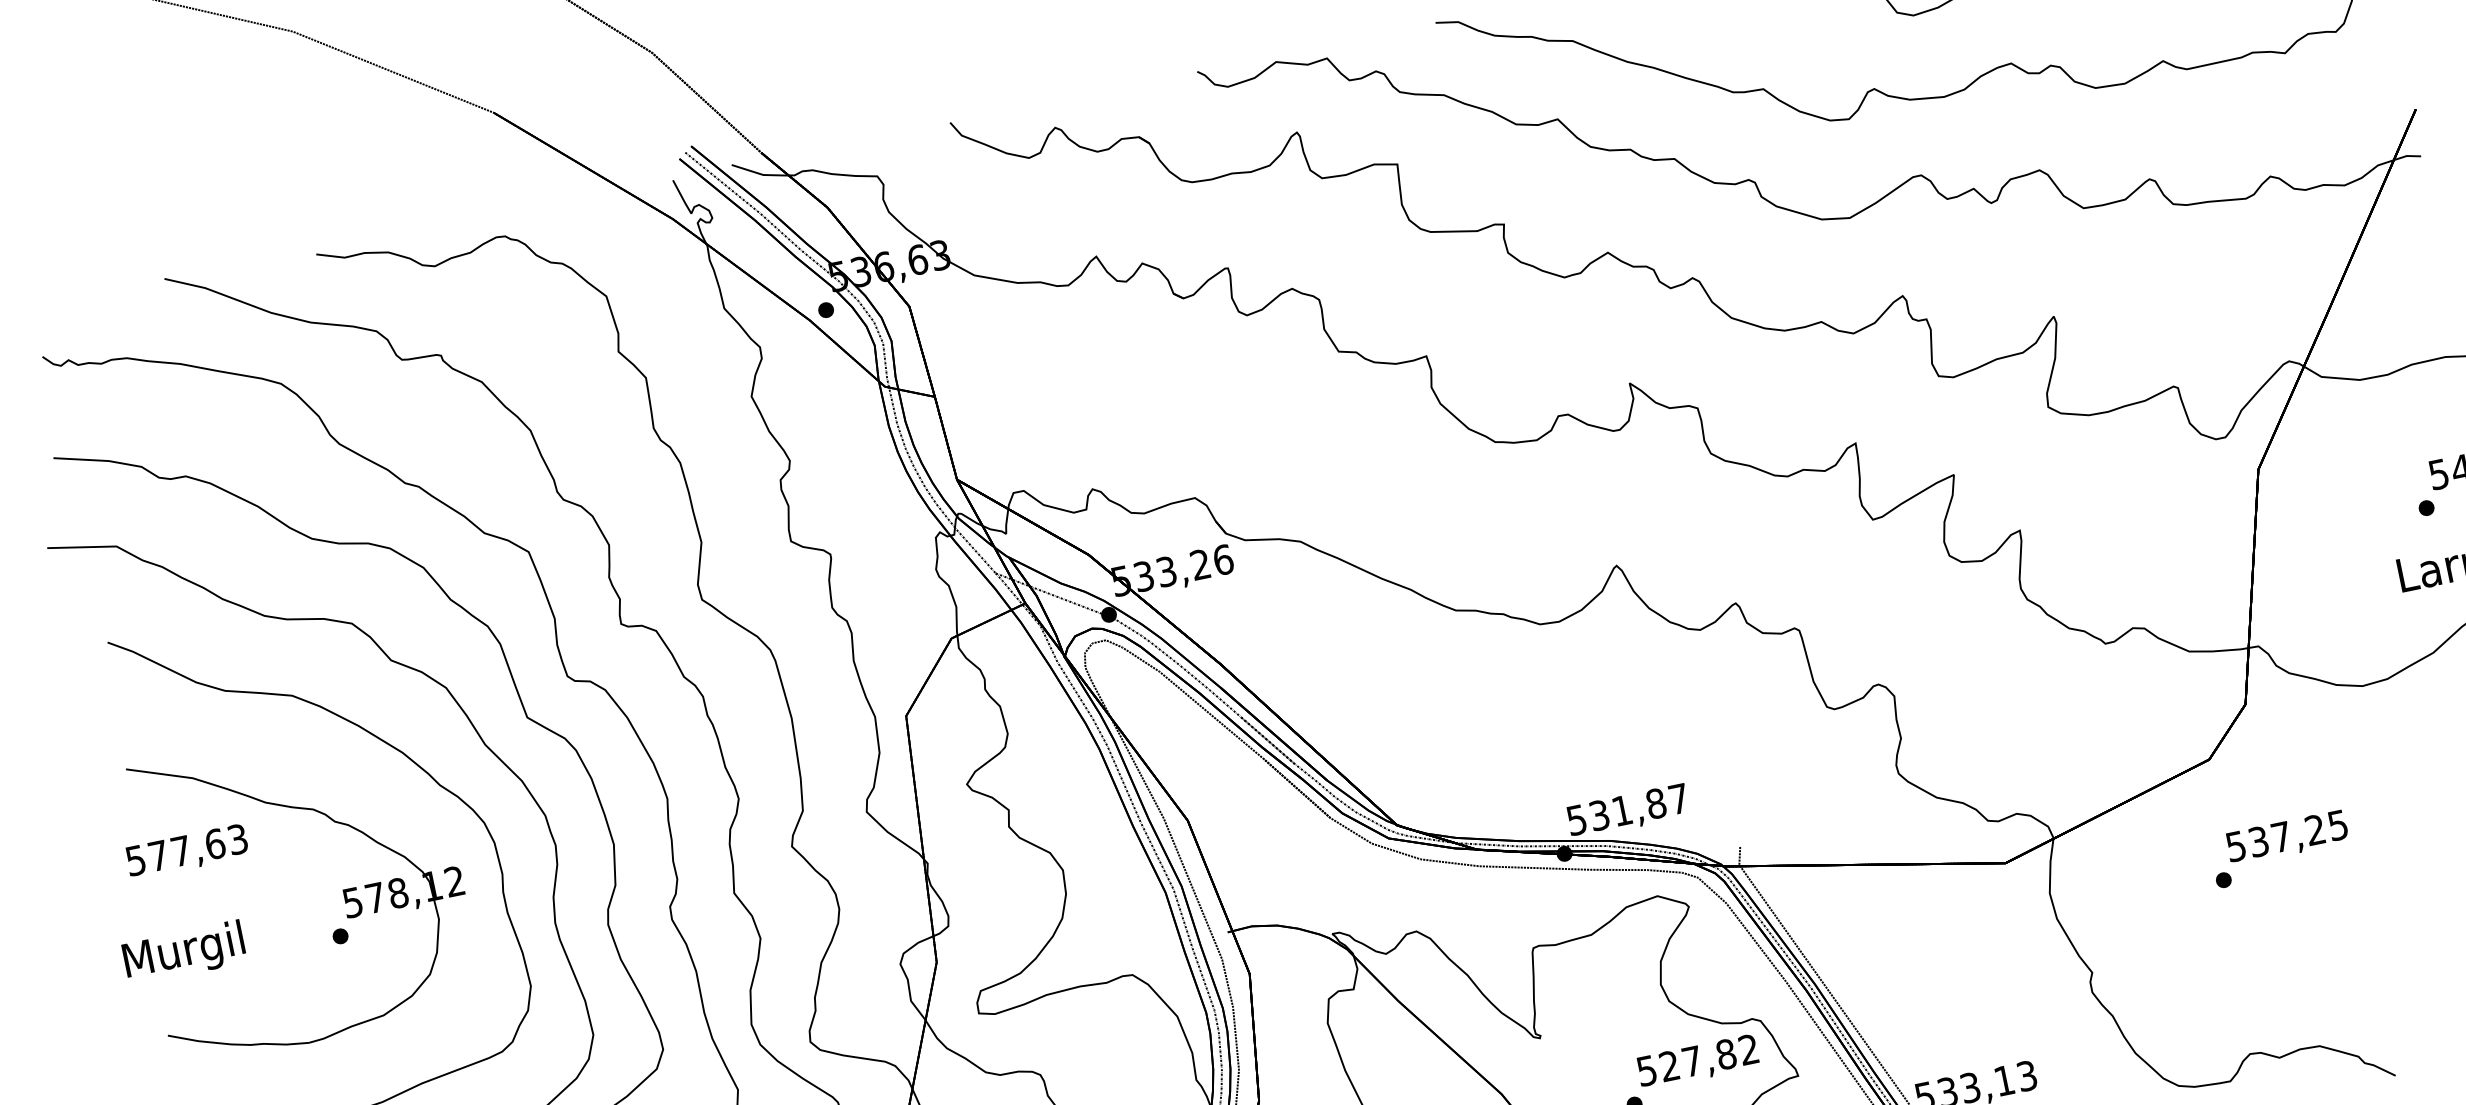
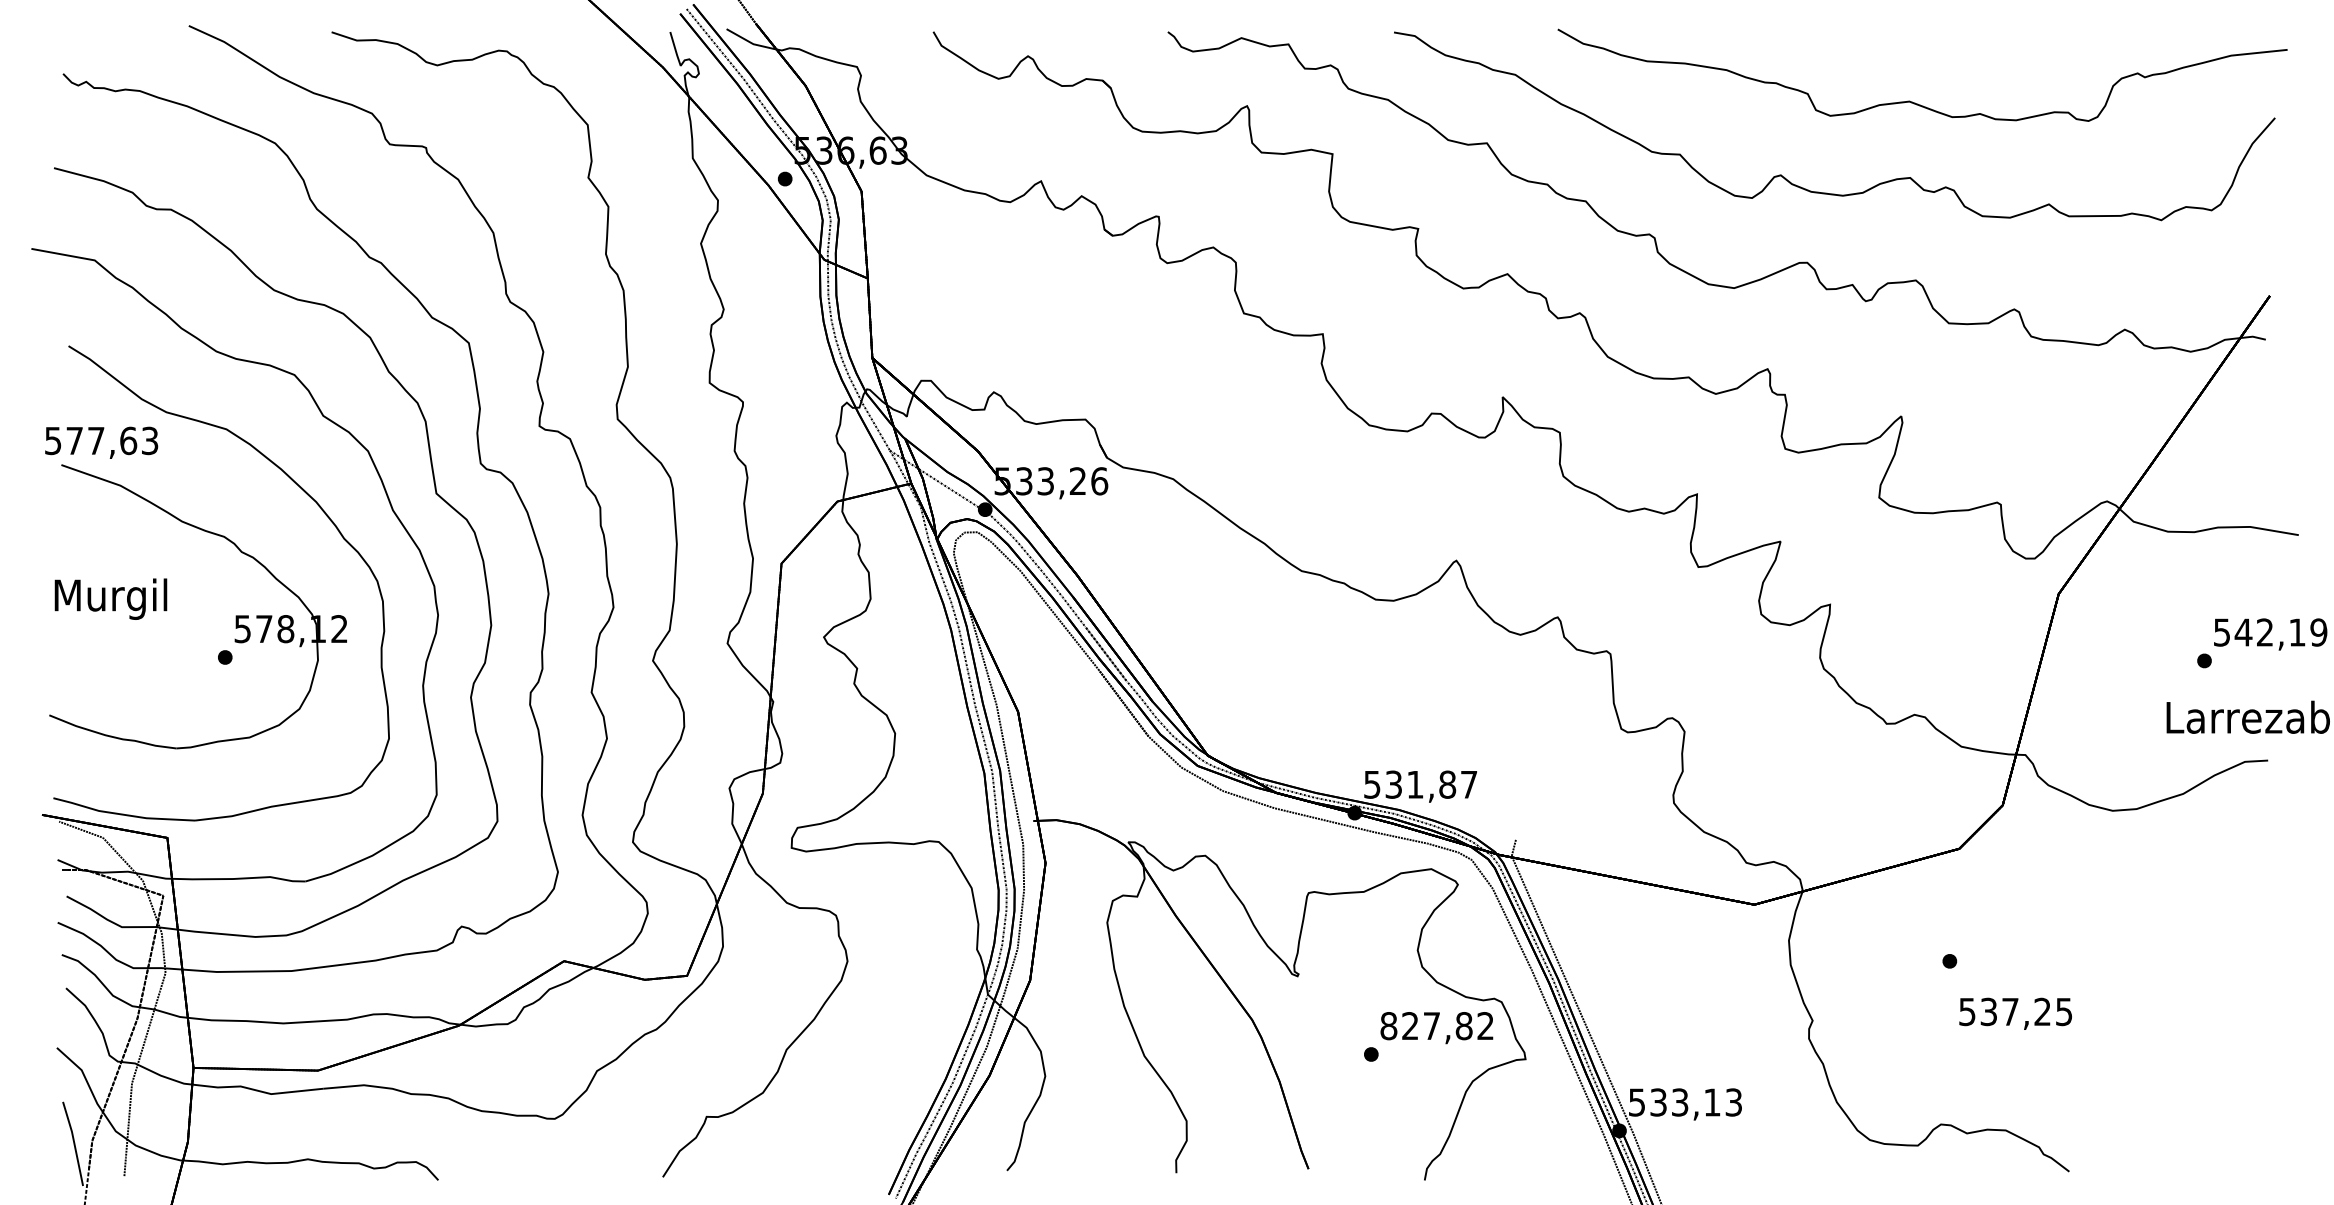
text: (2287, 837) -> (2015, 1013), moved
text: (187, 851) -> (101, 442), moved
text: (183, 952) -> (110, 598), moved
text: (1646, 1071) -> (1388, 1026), 527,82 -> 827,82

